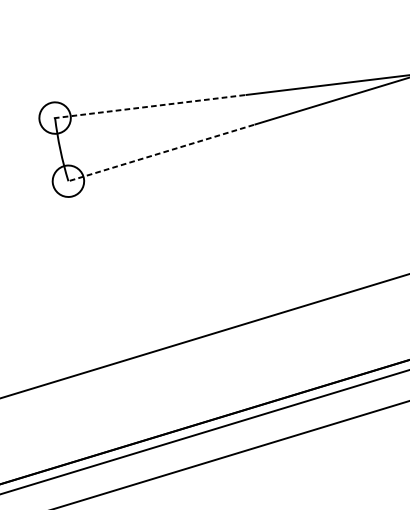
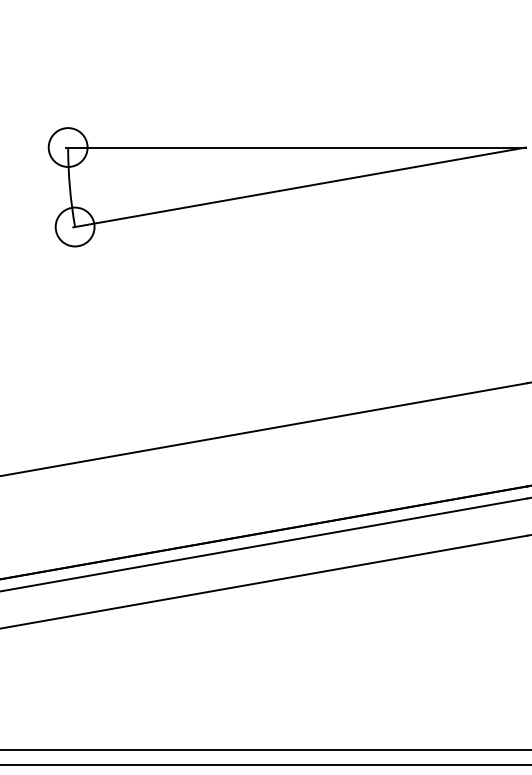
line: (148, 106) -> (184, 147), dashed -> solid
line: (160, 153) -> (192, 206), dashed -> solid

